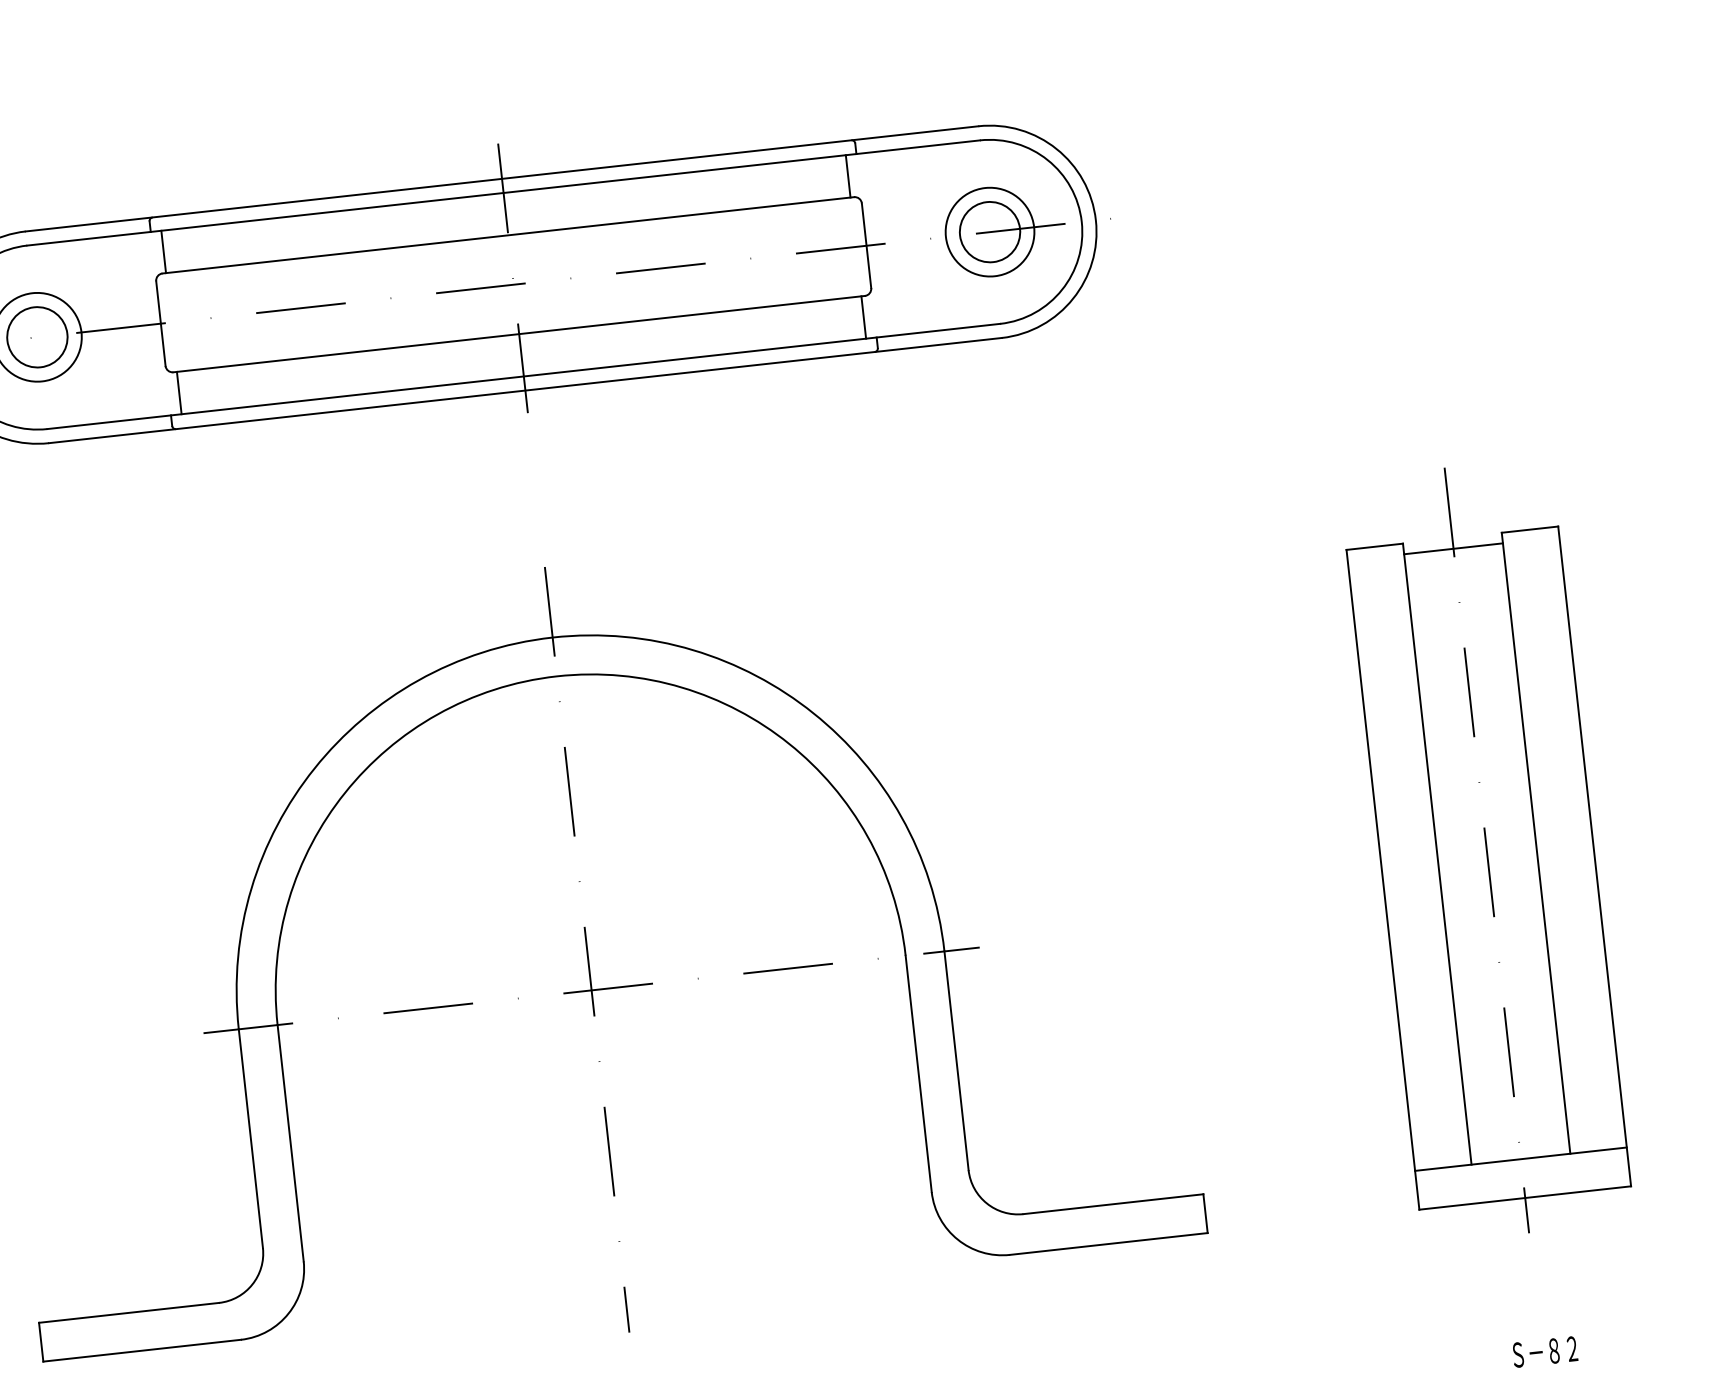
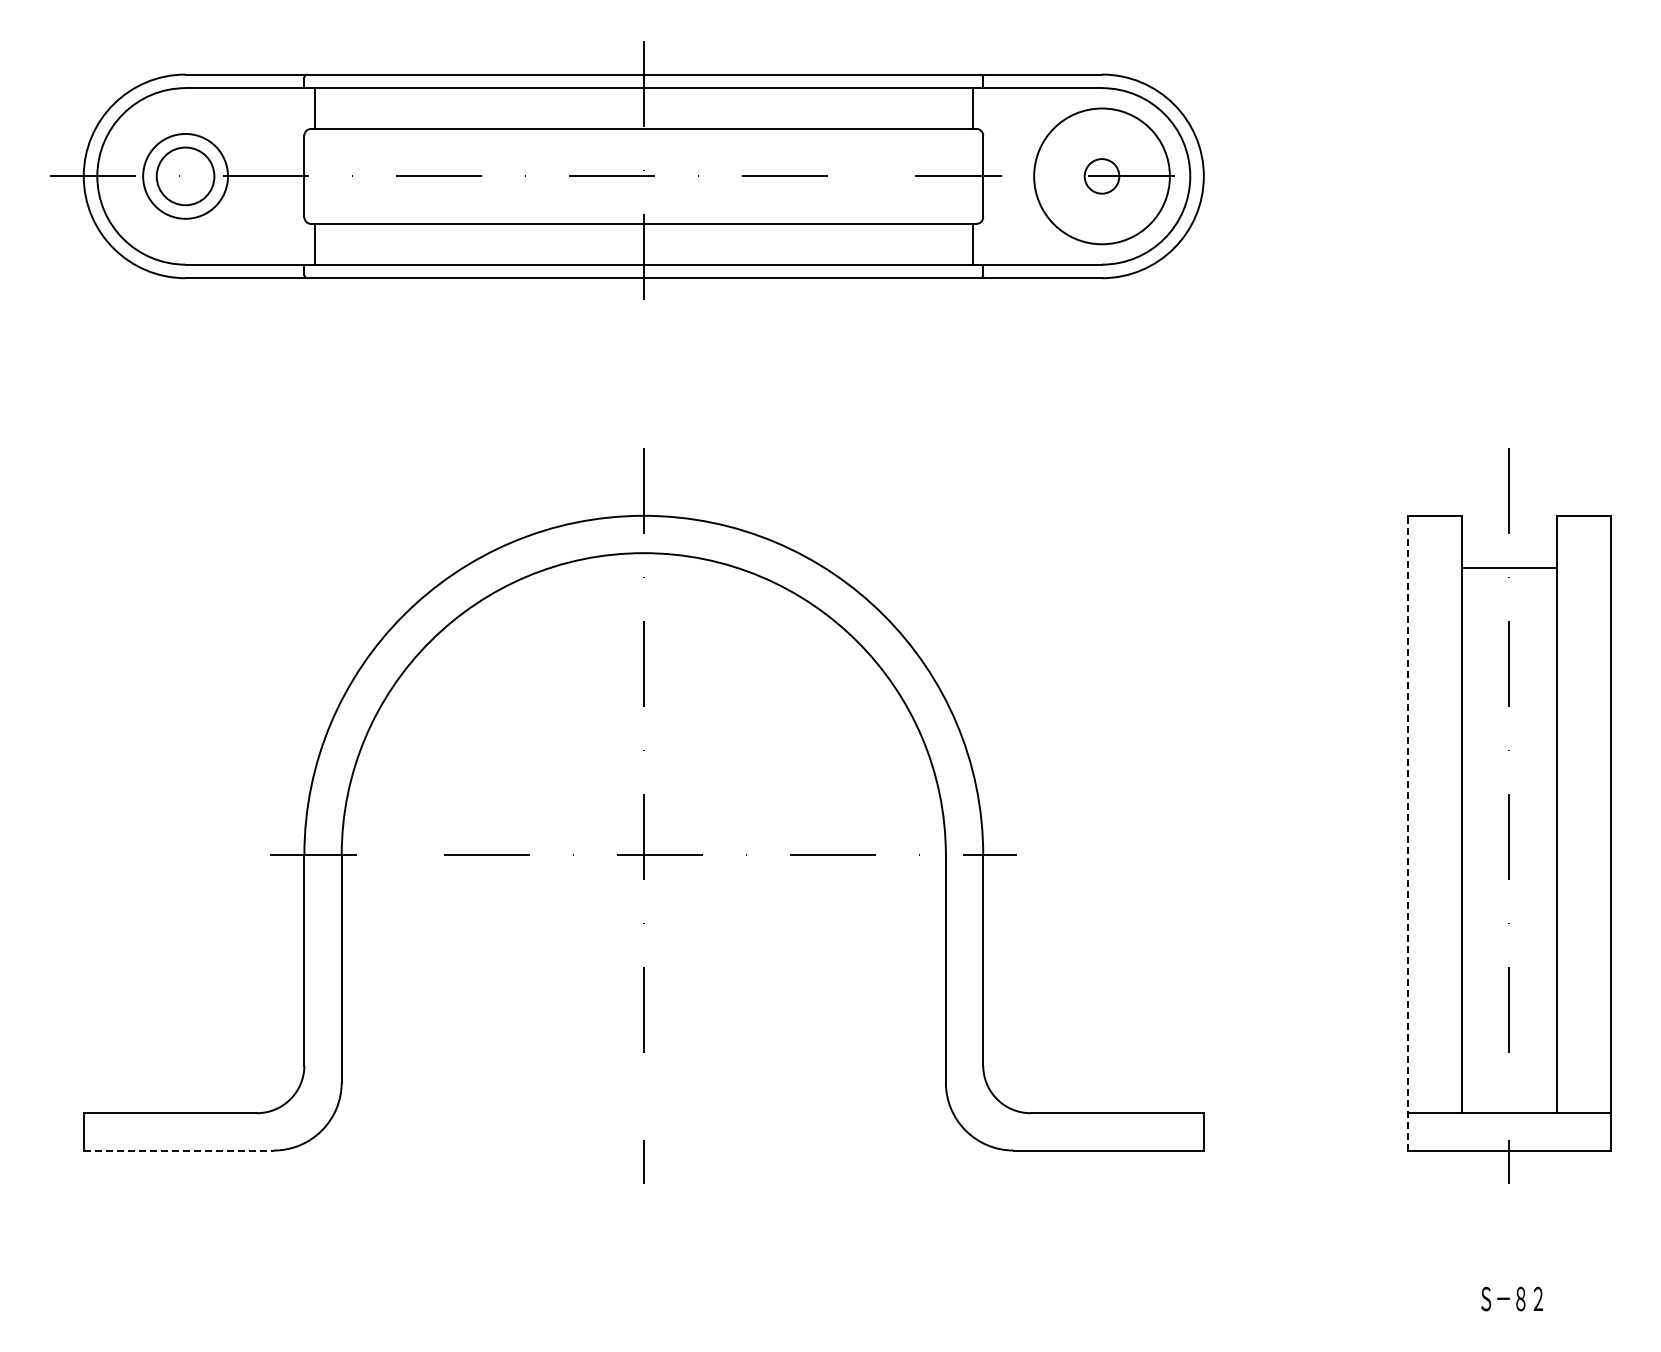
circle: (989, 231) -> (1101, 175), size x1.6
circle: (989, 232) -> (1101, 176), size x0.6
line: (1452, 549) -> (1508, 568), moved
line: (1382, 879) -> (1407, 832), solid -> dashed
line: (142, 1350) -> (179, 1150), solid -> dashed

